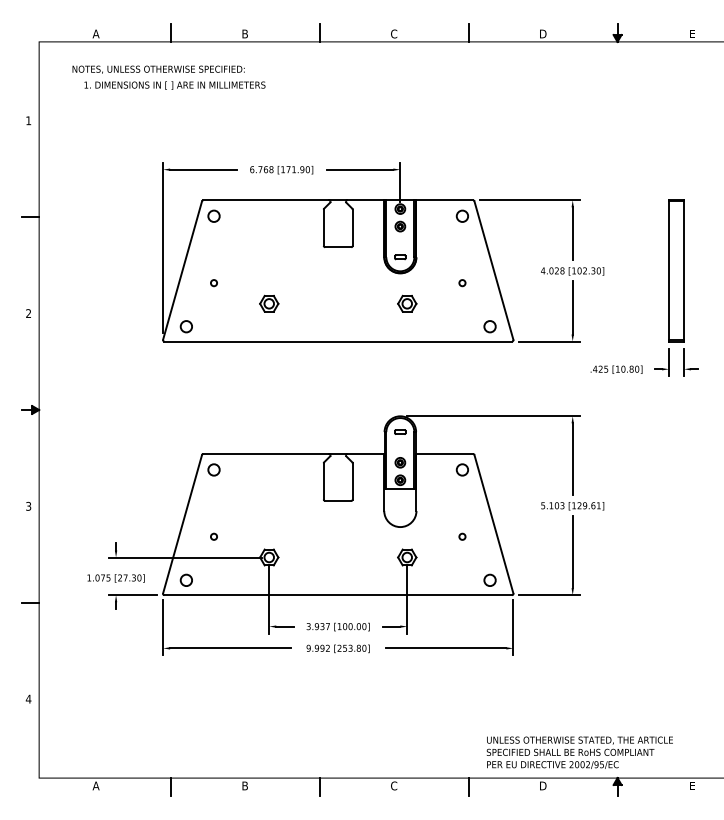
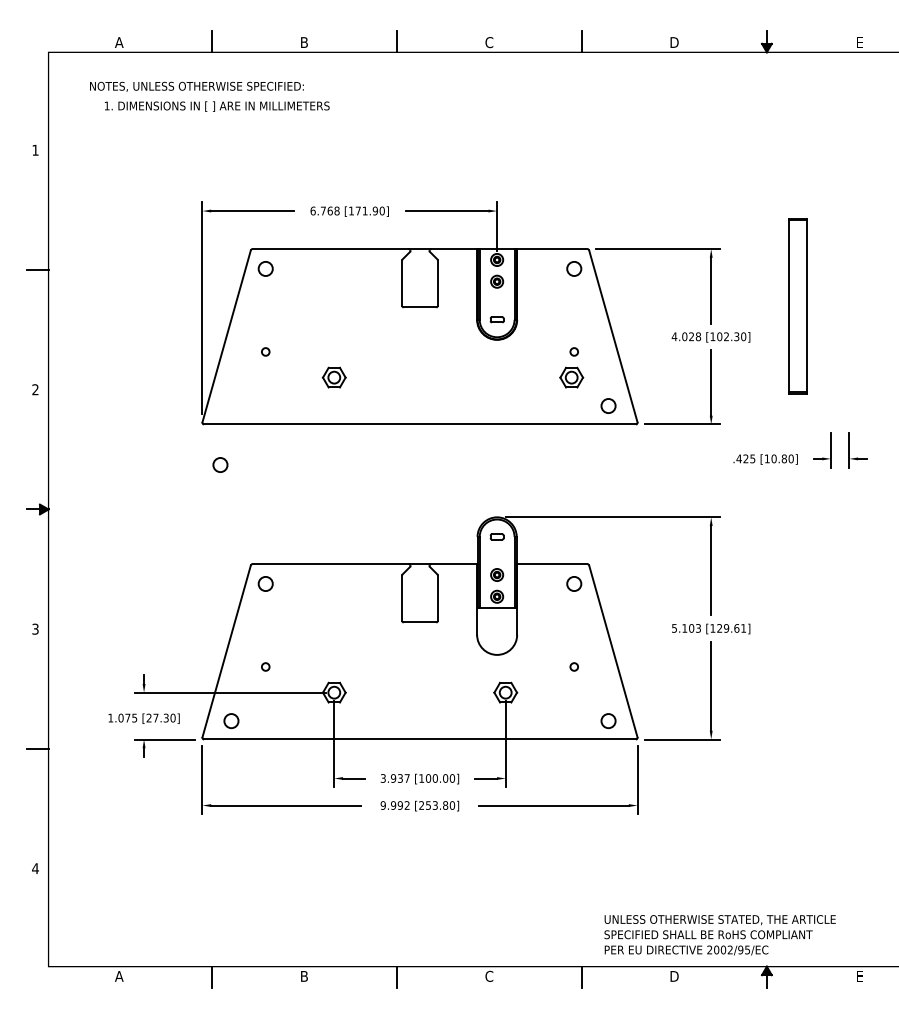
part: (676, 270) -> (797, 306), moved
part: (407, 303) -> (571, 377), moved
circle: (186, 326) -> (220, 464), moved

